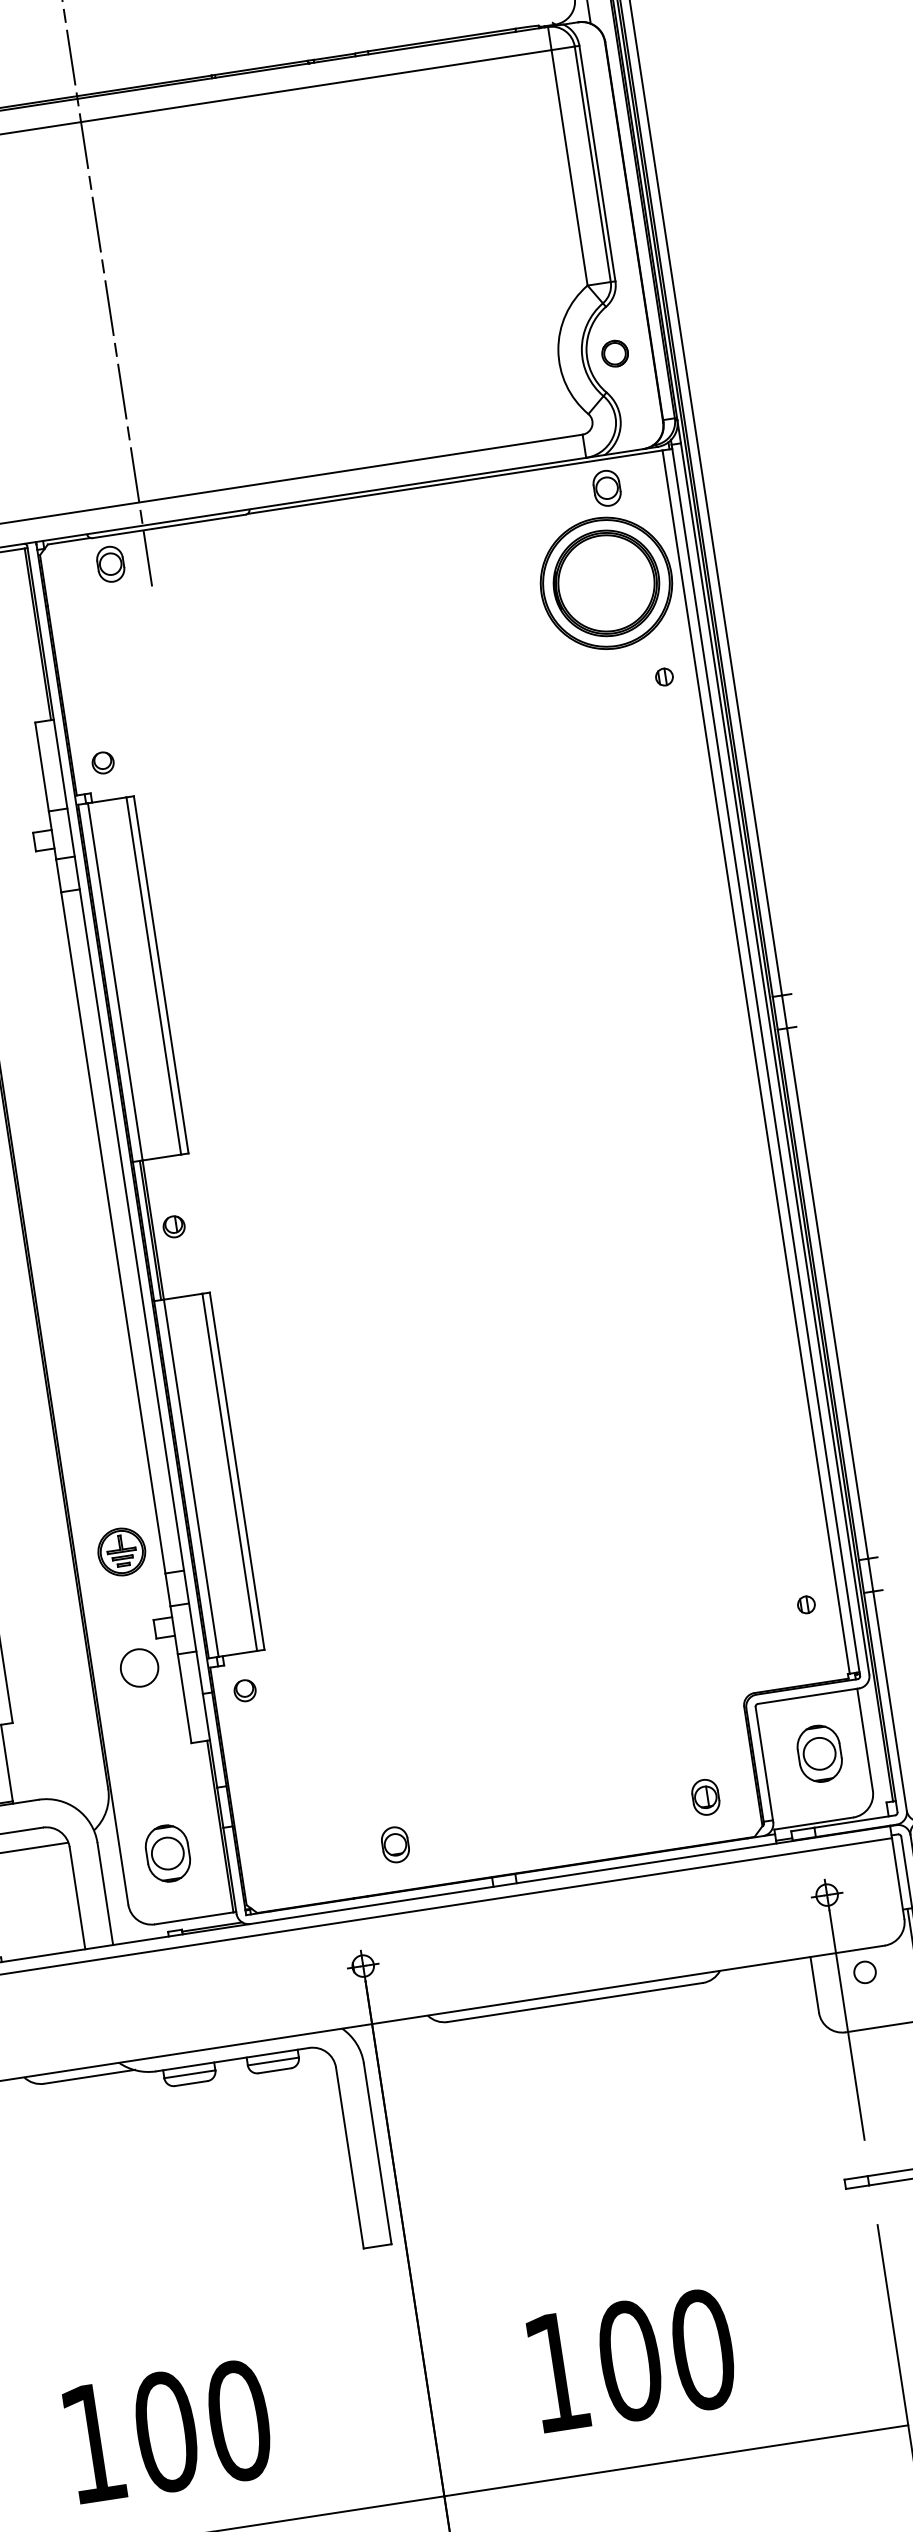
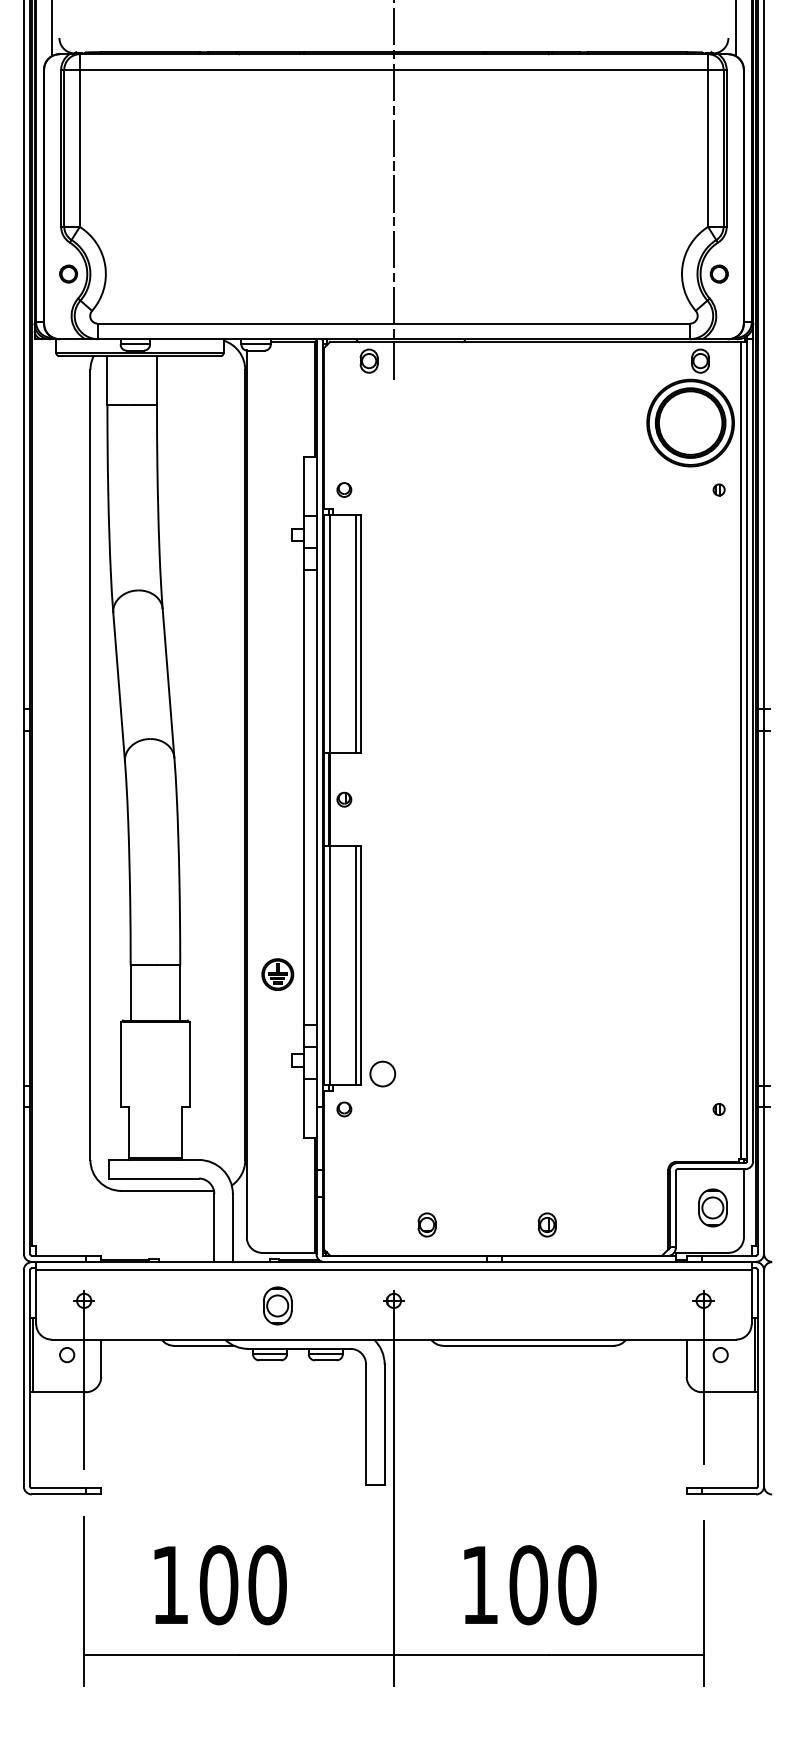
part: (121, 1551) -> (277, 974), moved
circle: (139, 1667) -> (382, 1073), moved
part: (704, 1796) -> (546, 1224), moved
part: (167, 1852) -> (277, 1305), moved

